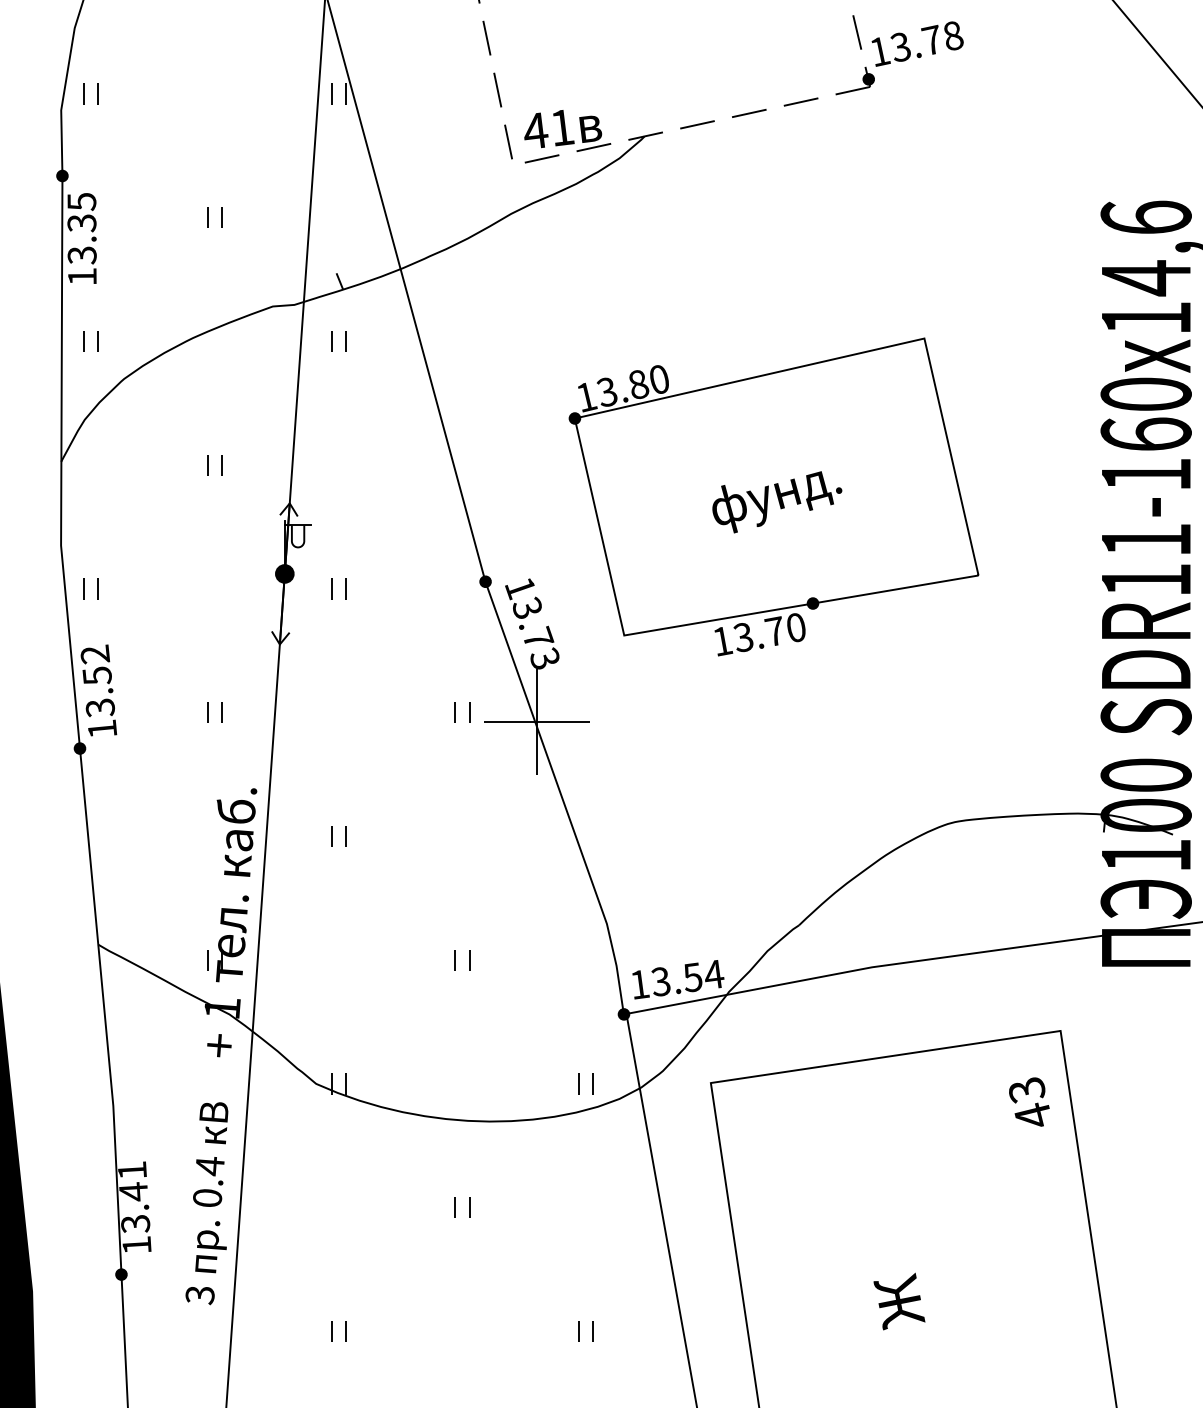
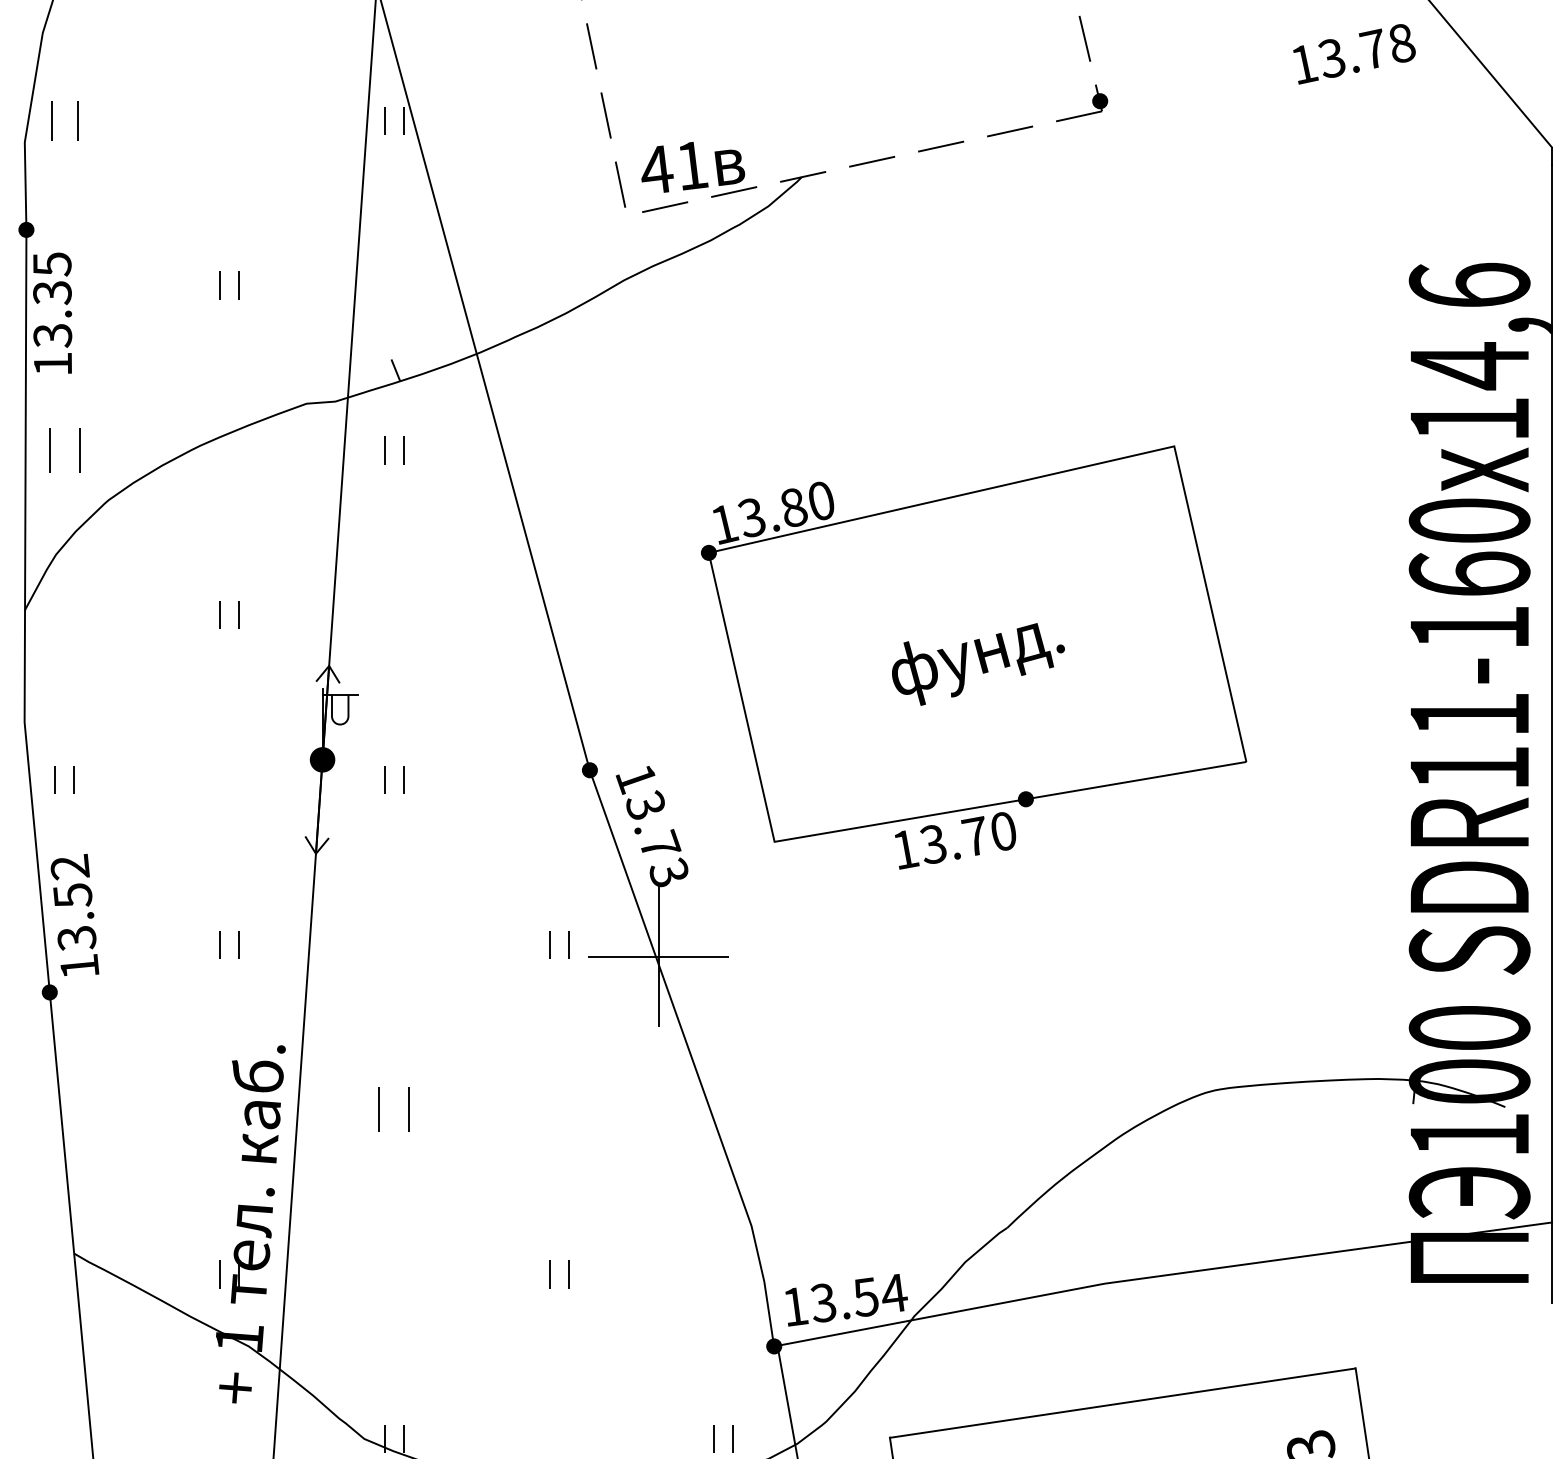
text: (917, 43) -> (1354, 53), moved
part: (90, 93) -> (63, 120), size x1.4
part: (90, 341) -> (63, 450), size x1.6
part: (338, 836) -> (394, 1109), size x1.6

